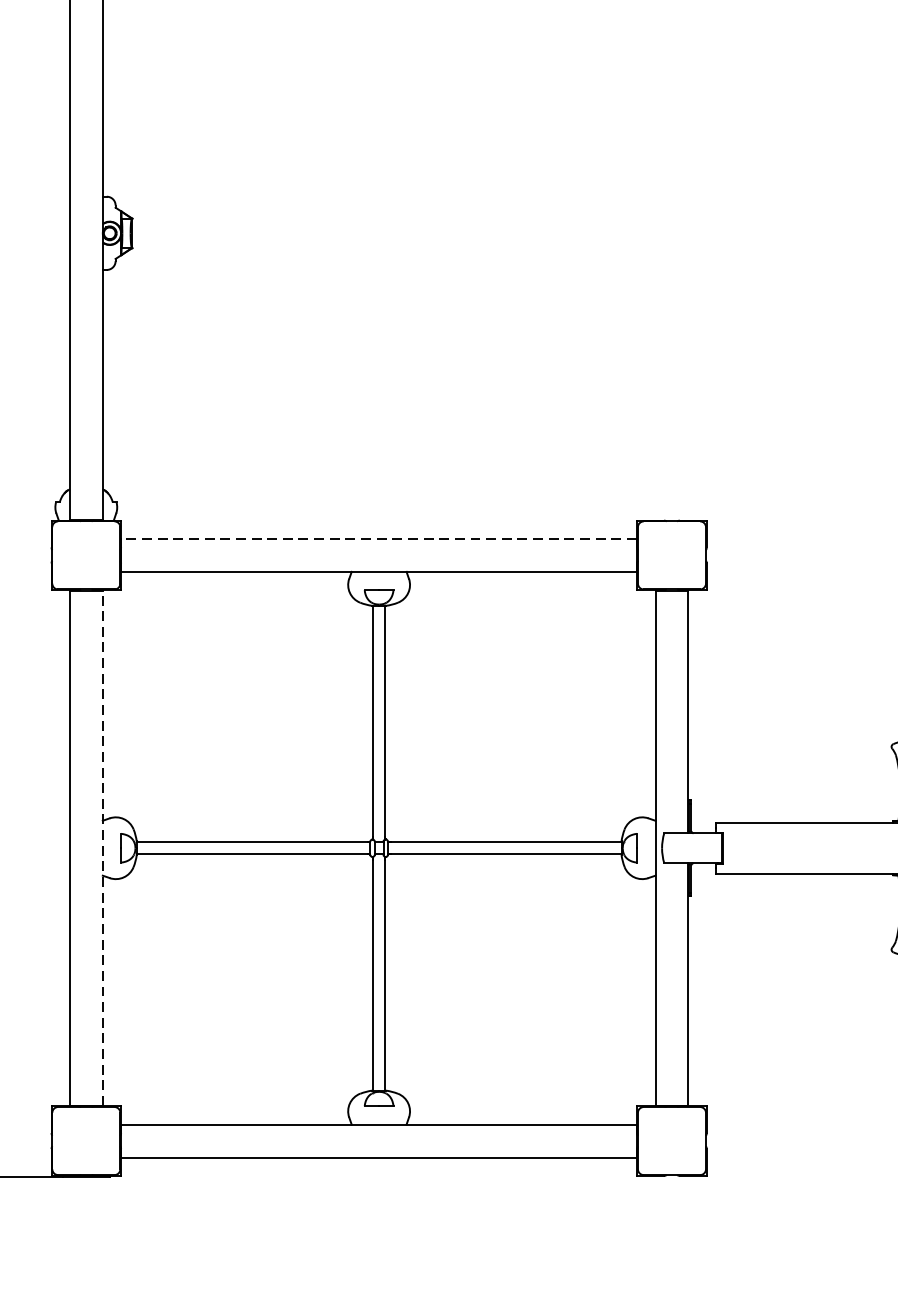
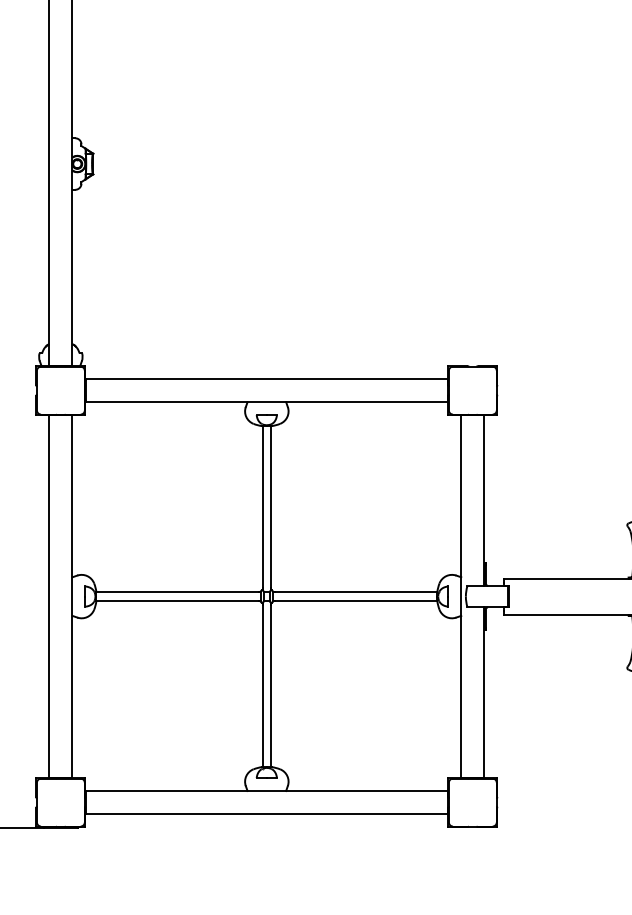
line: (378, 539) -> (266, 379), dashed -> solid
line: (102, 848) -> (72, 596), dashed -> solid

